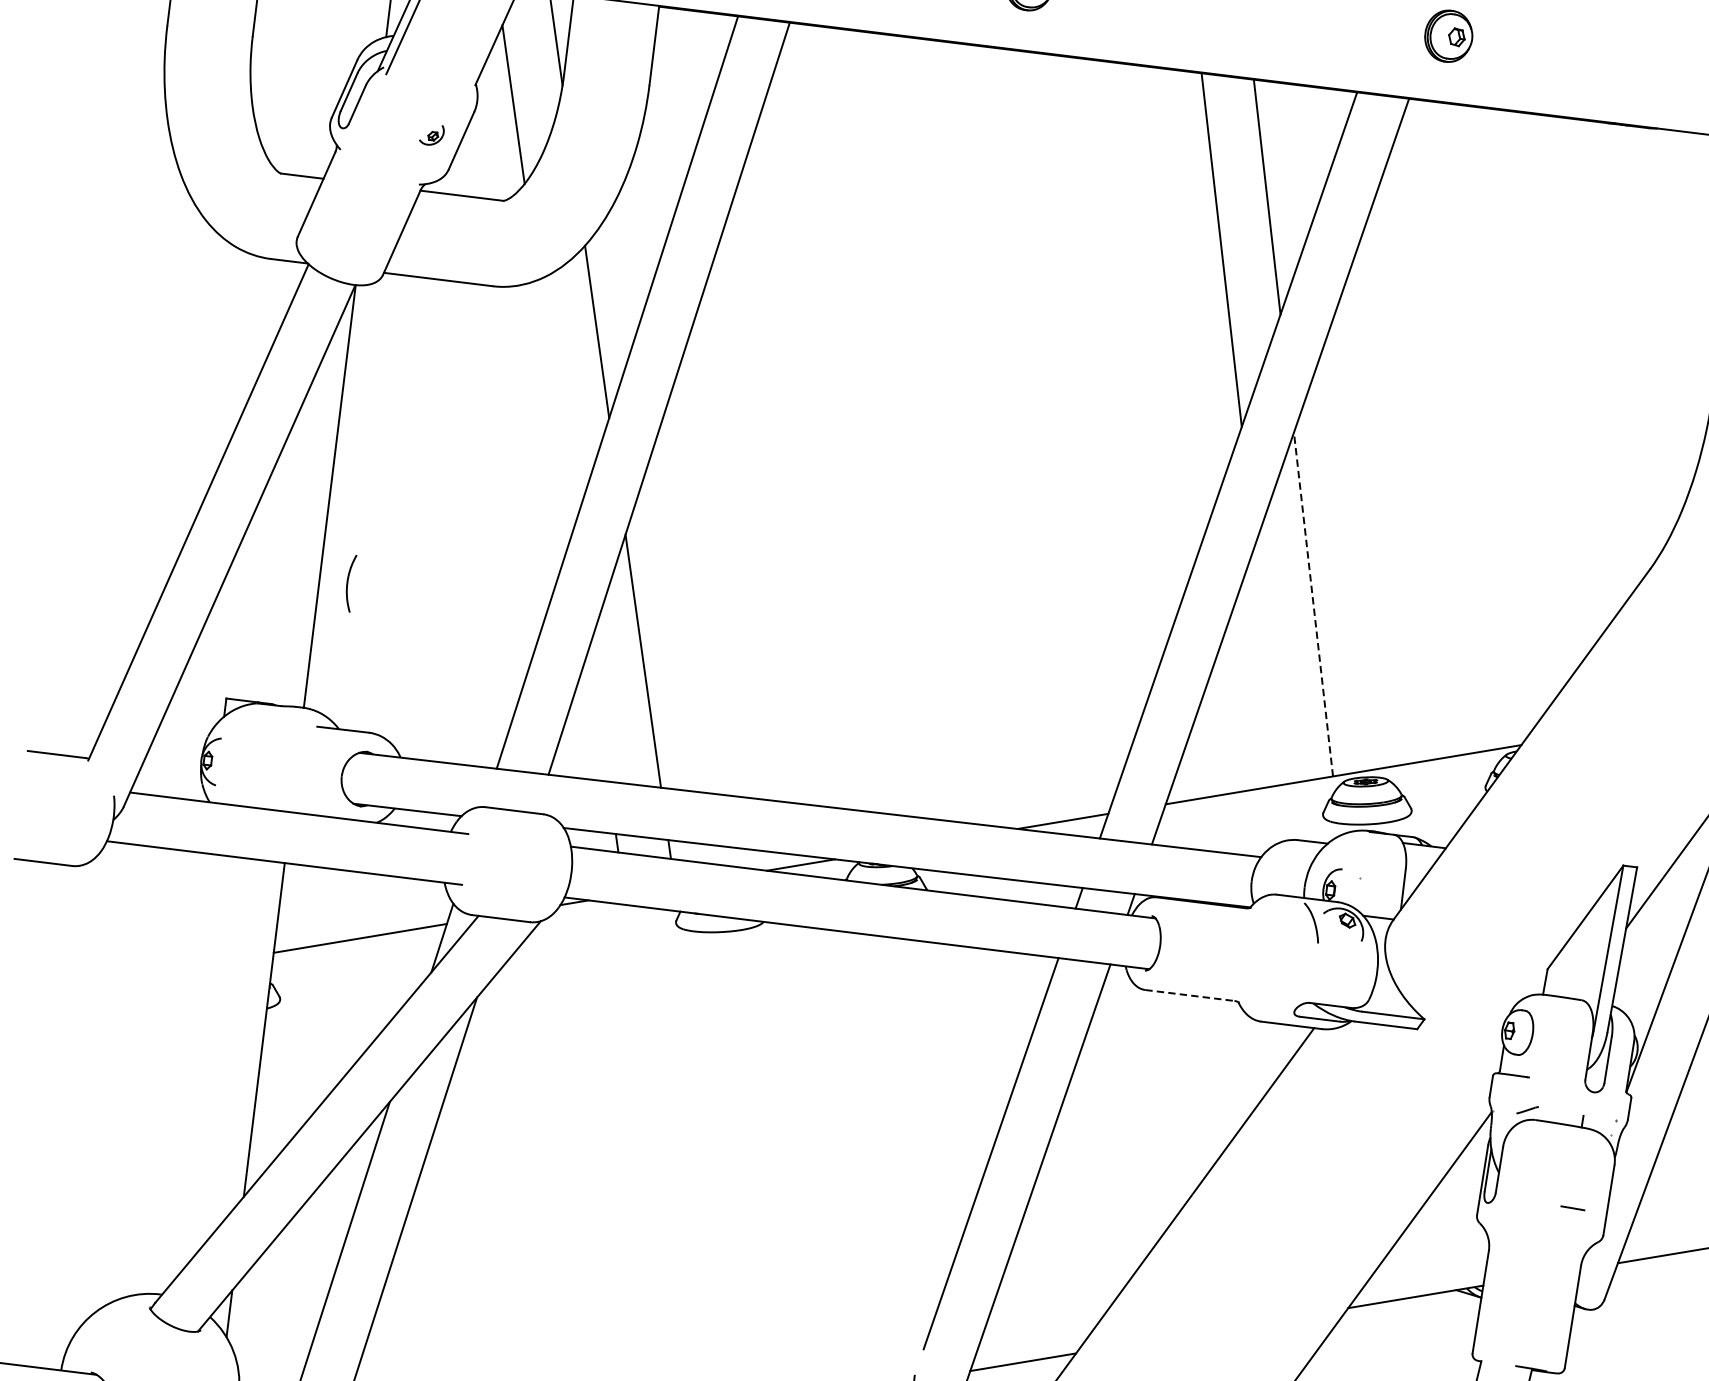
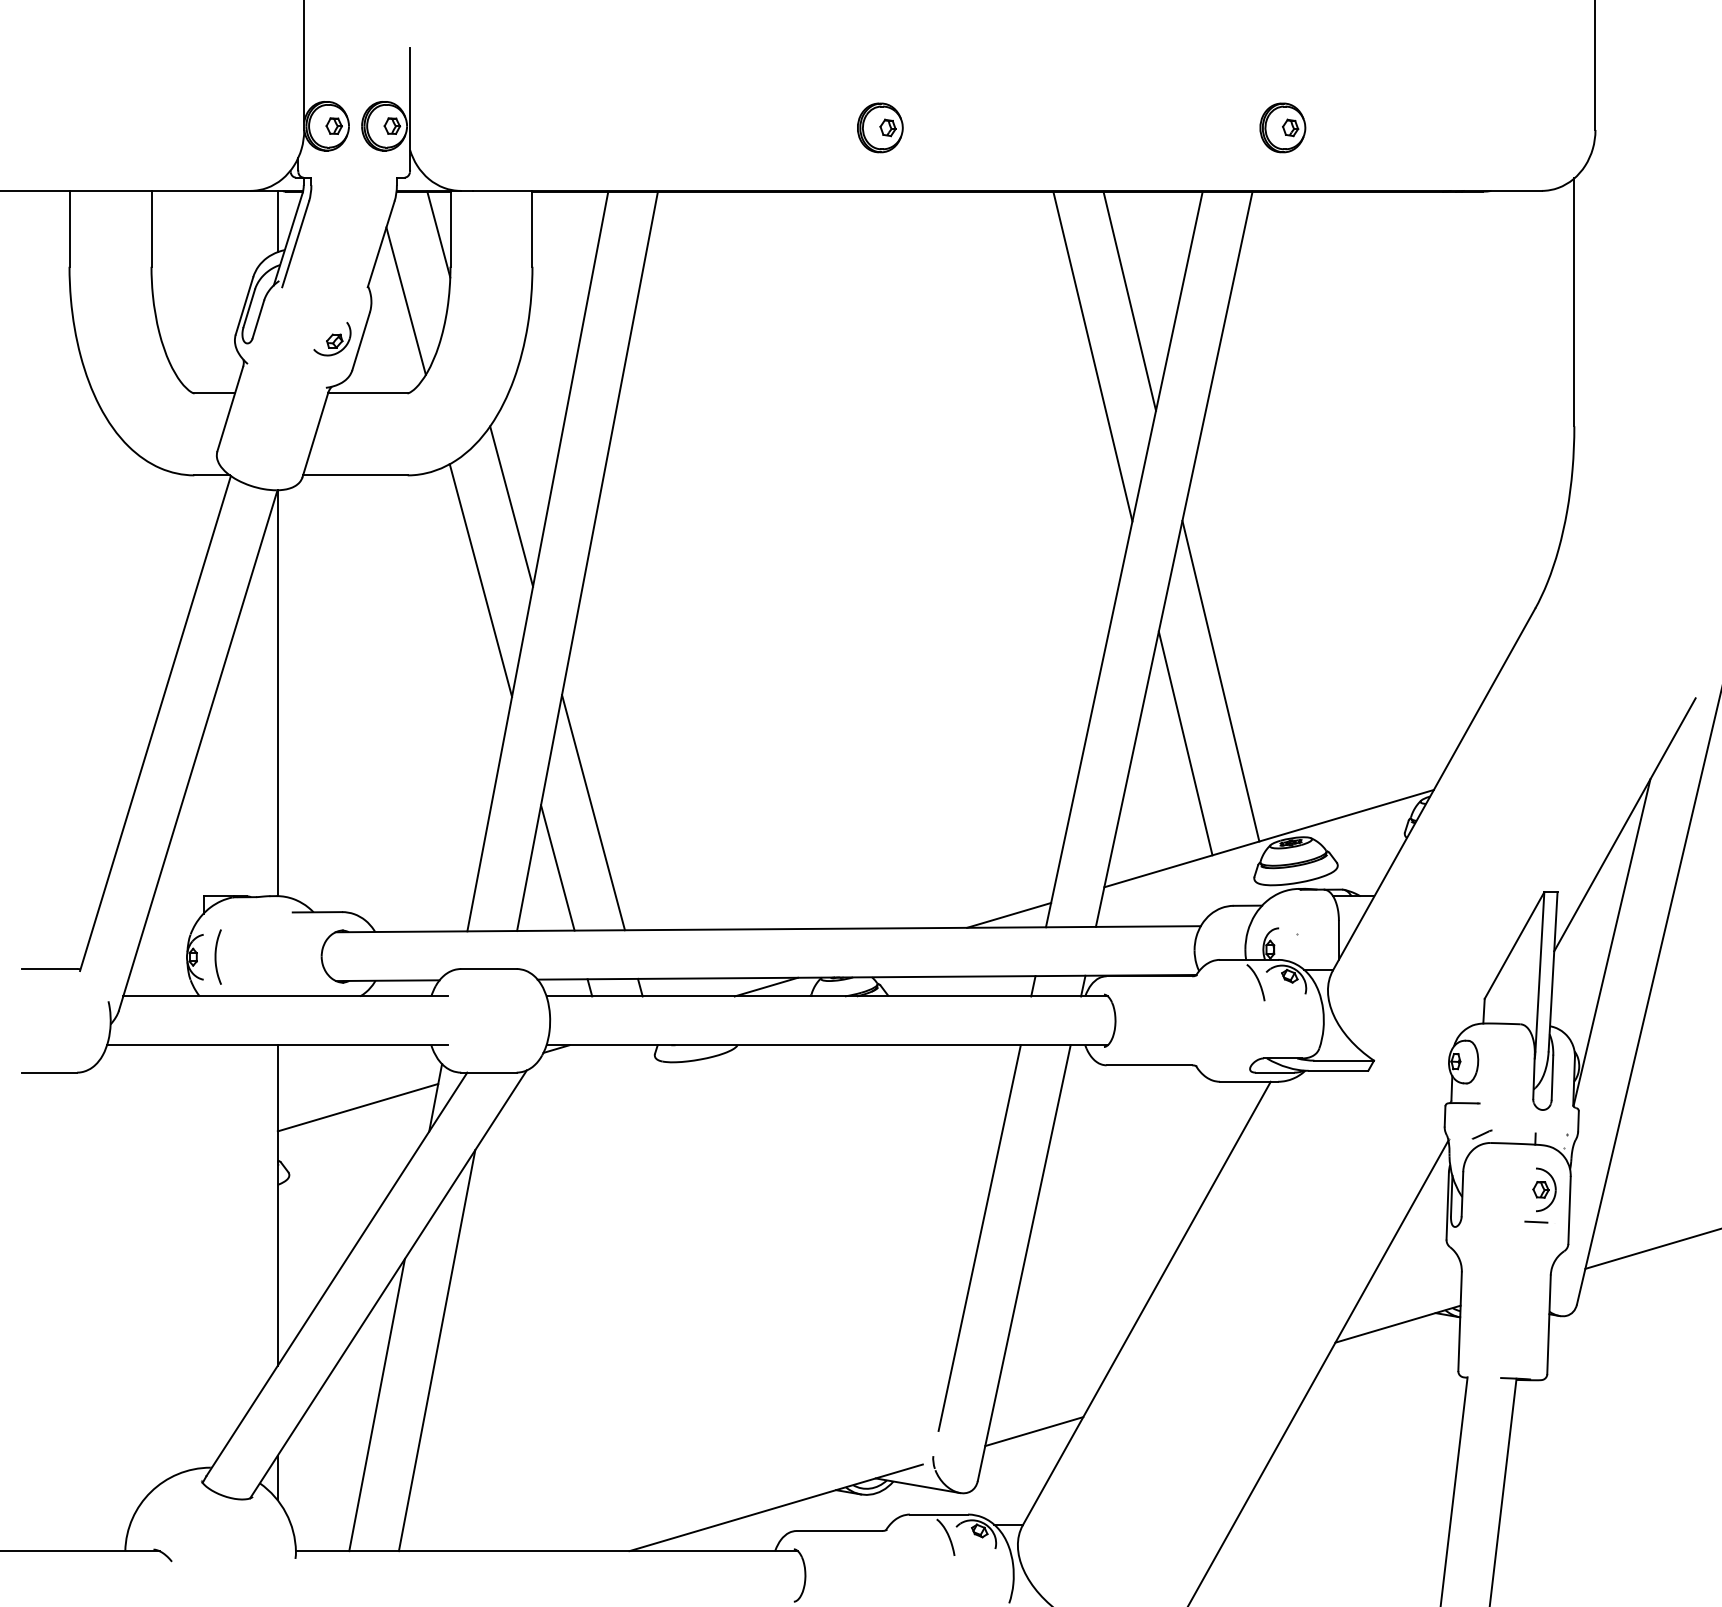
part: (431, 135) -> (332, 339), size x1.67
line: (555, 405) -> (480, 580), added
curve: (348, 582) -> (216, 956), moved
line: (1313, 604) -> (1220, 681), dashed -> solid
line: (1268, 664) -> (1185, 743), added
line: (598, 713) -> (557, 867), added
line: (1190, 995) -> (1149, 1065), dashed -> solid
part: (1585, 1175) -> (1544, 1189), added

